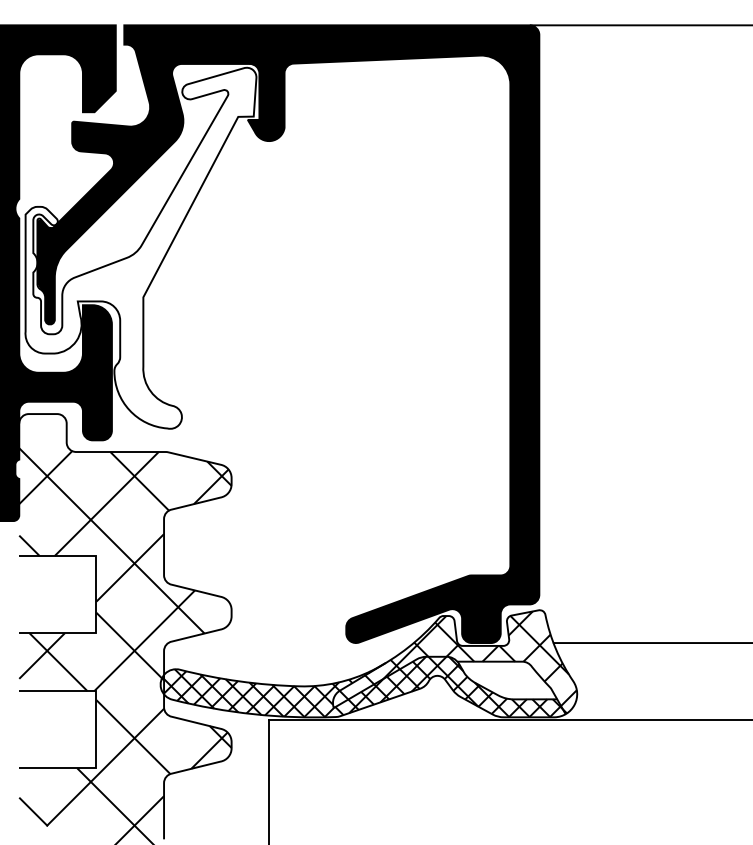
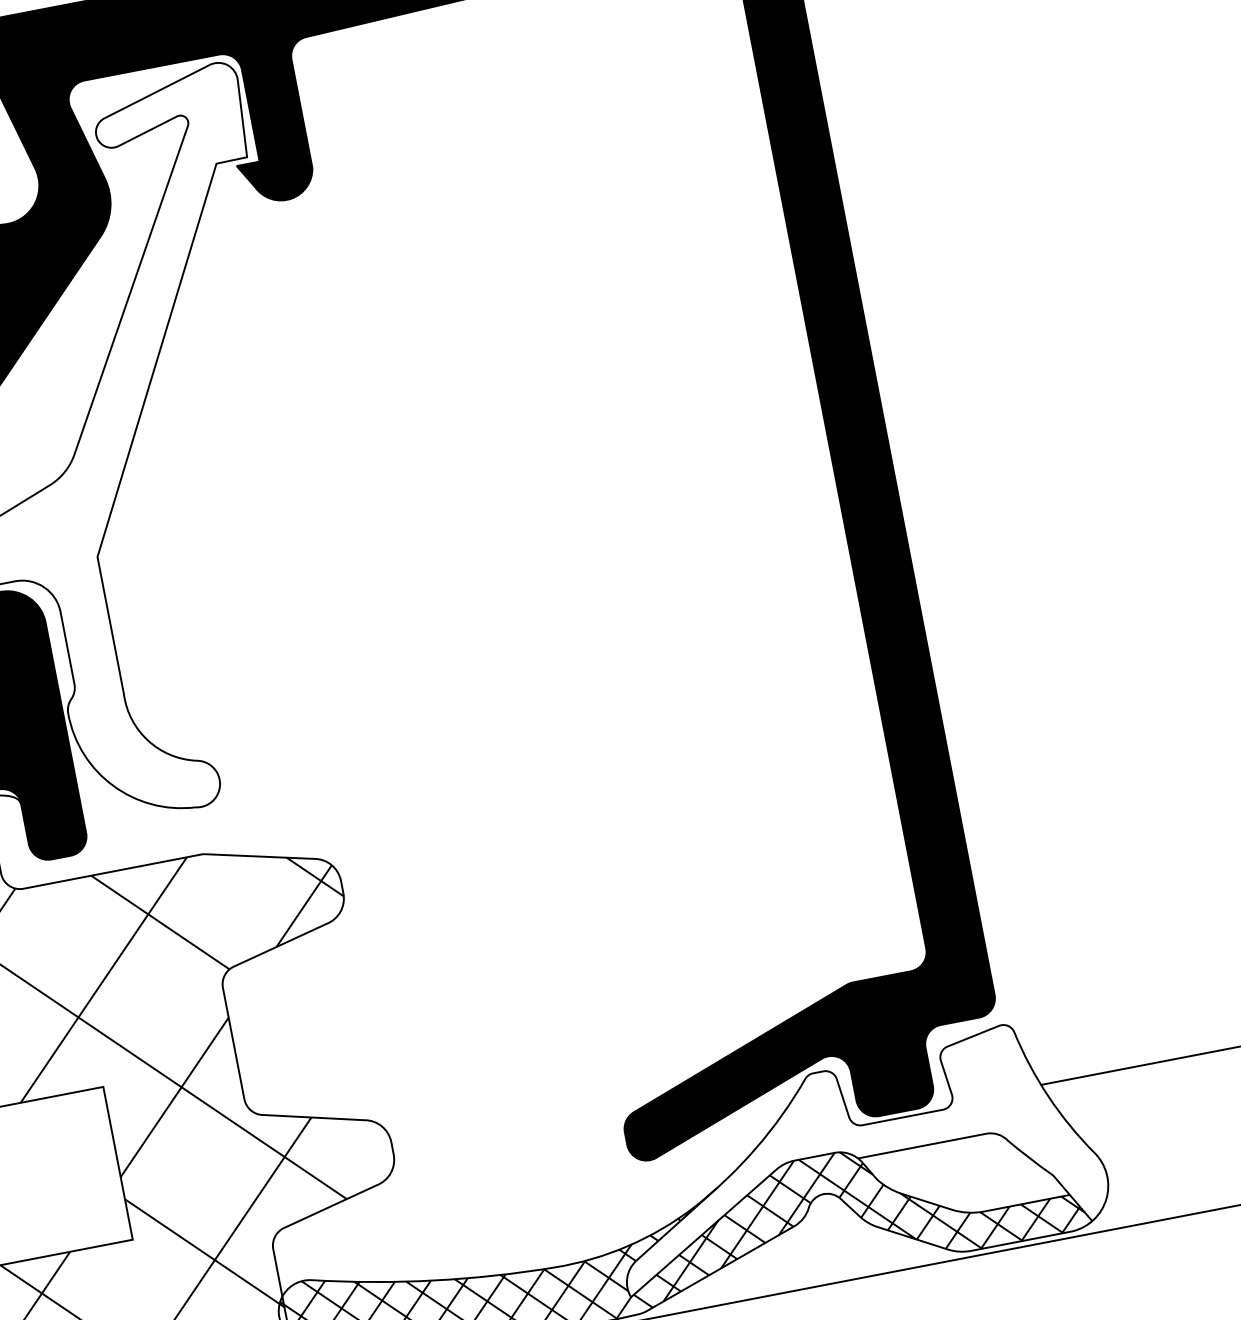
hatch: (457, 662) -> (858, 1160), removed

